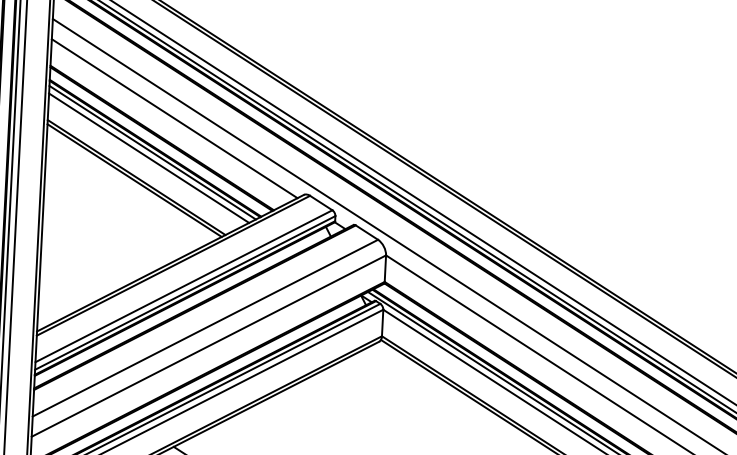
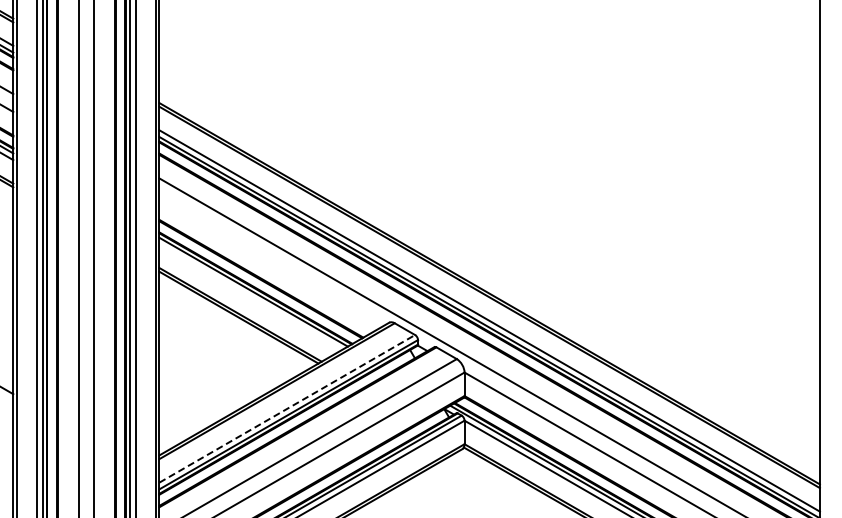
line: (174, 117) -> (271, 260), removed
line: (148, 157) -> (250, 296), removed
line: (184, 285) -> (287, 408), solid -> dashed

